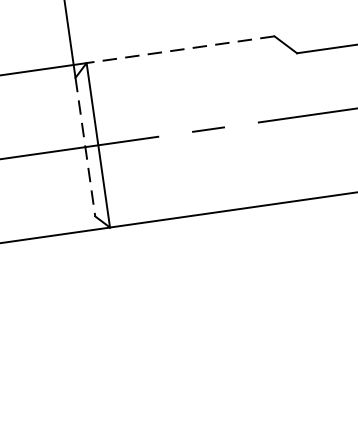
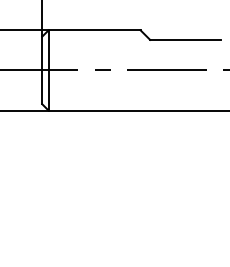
line: (180, 50) -> (94, 30), dashed -> solid
line: (85, 147) -> (42, 70), dashed -> solid

